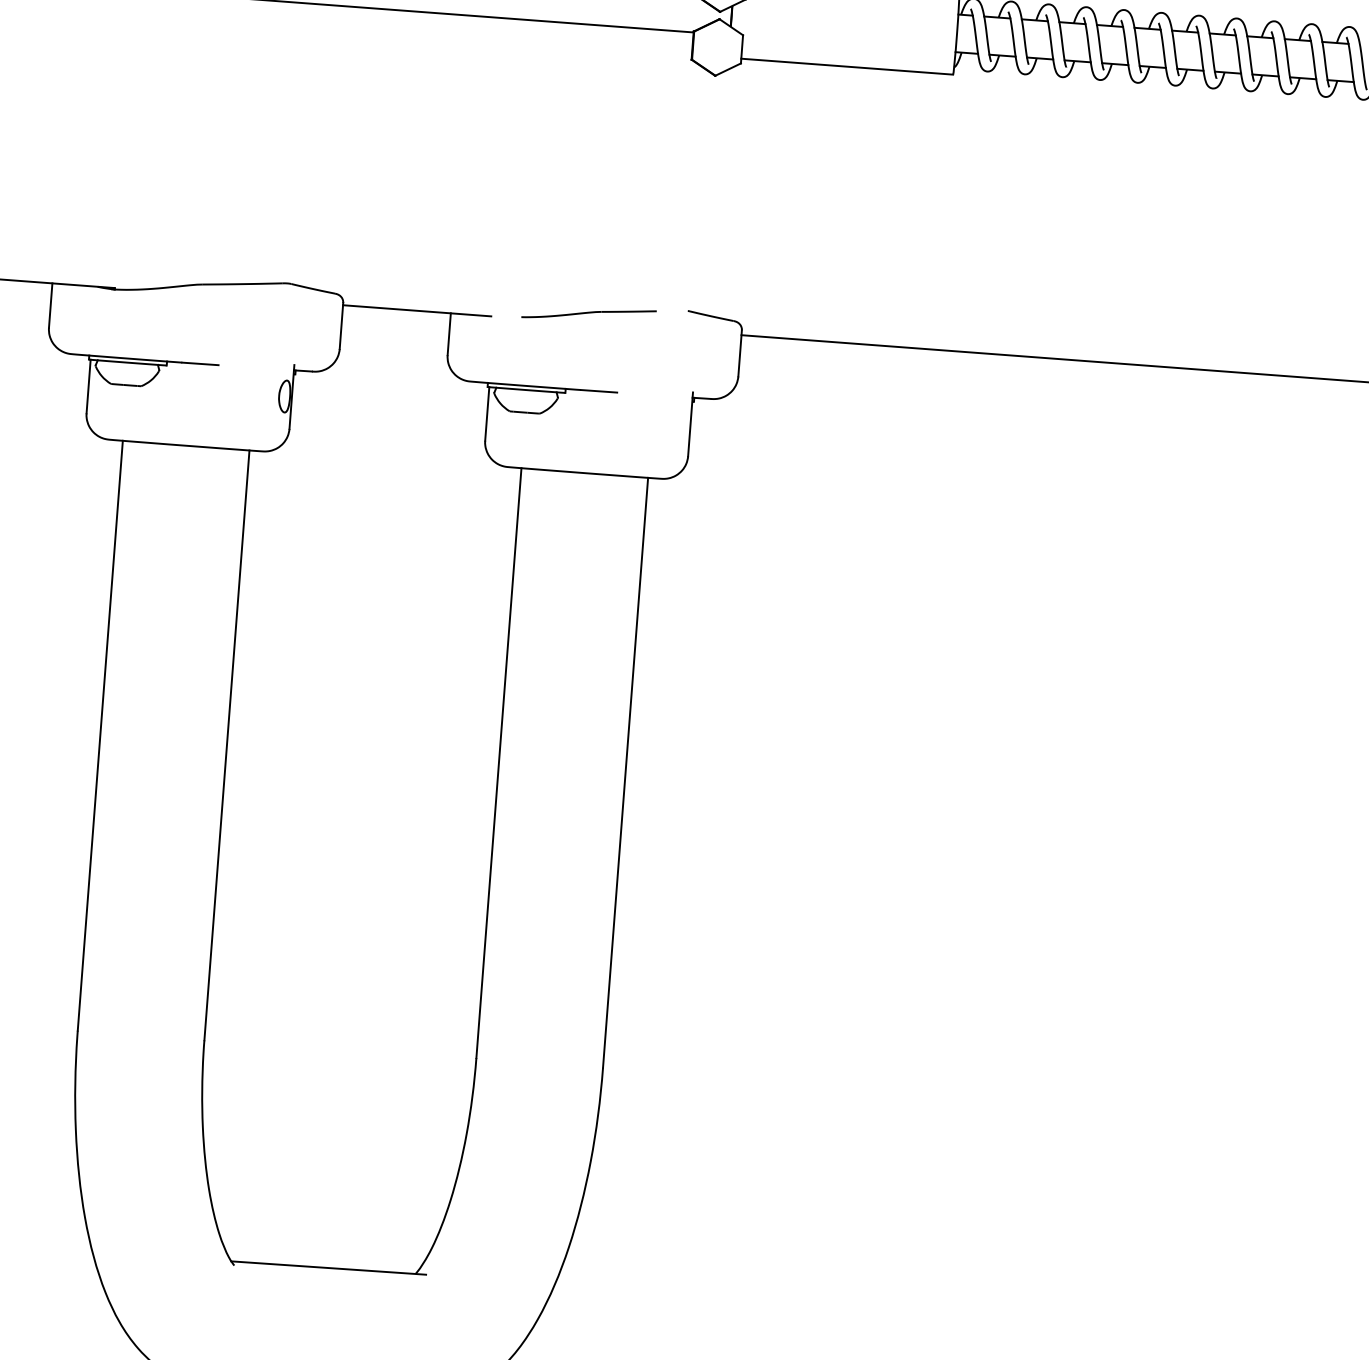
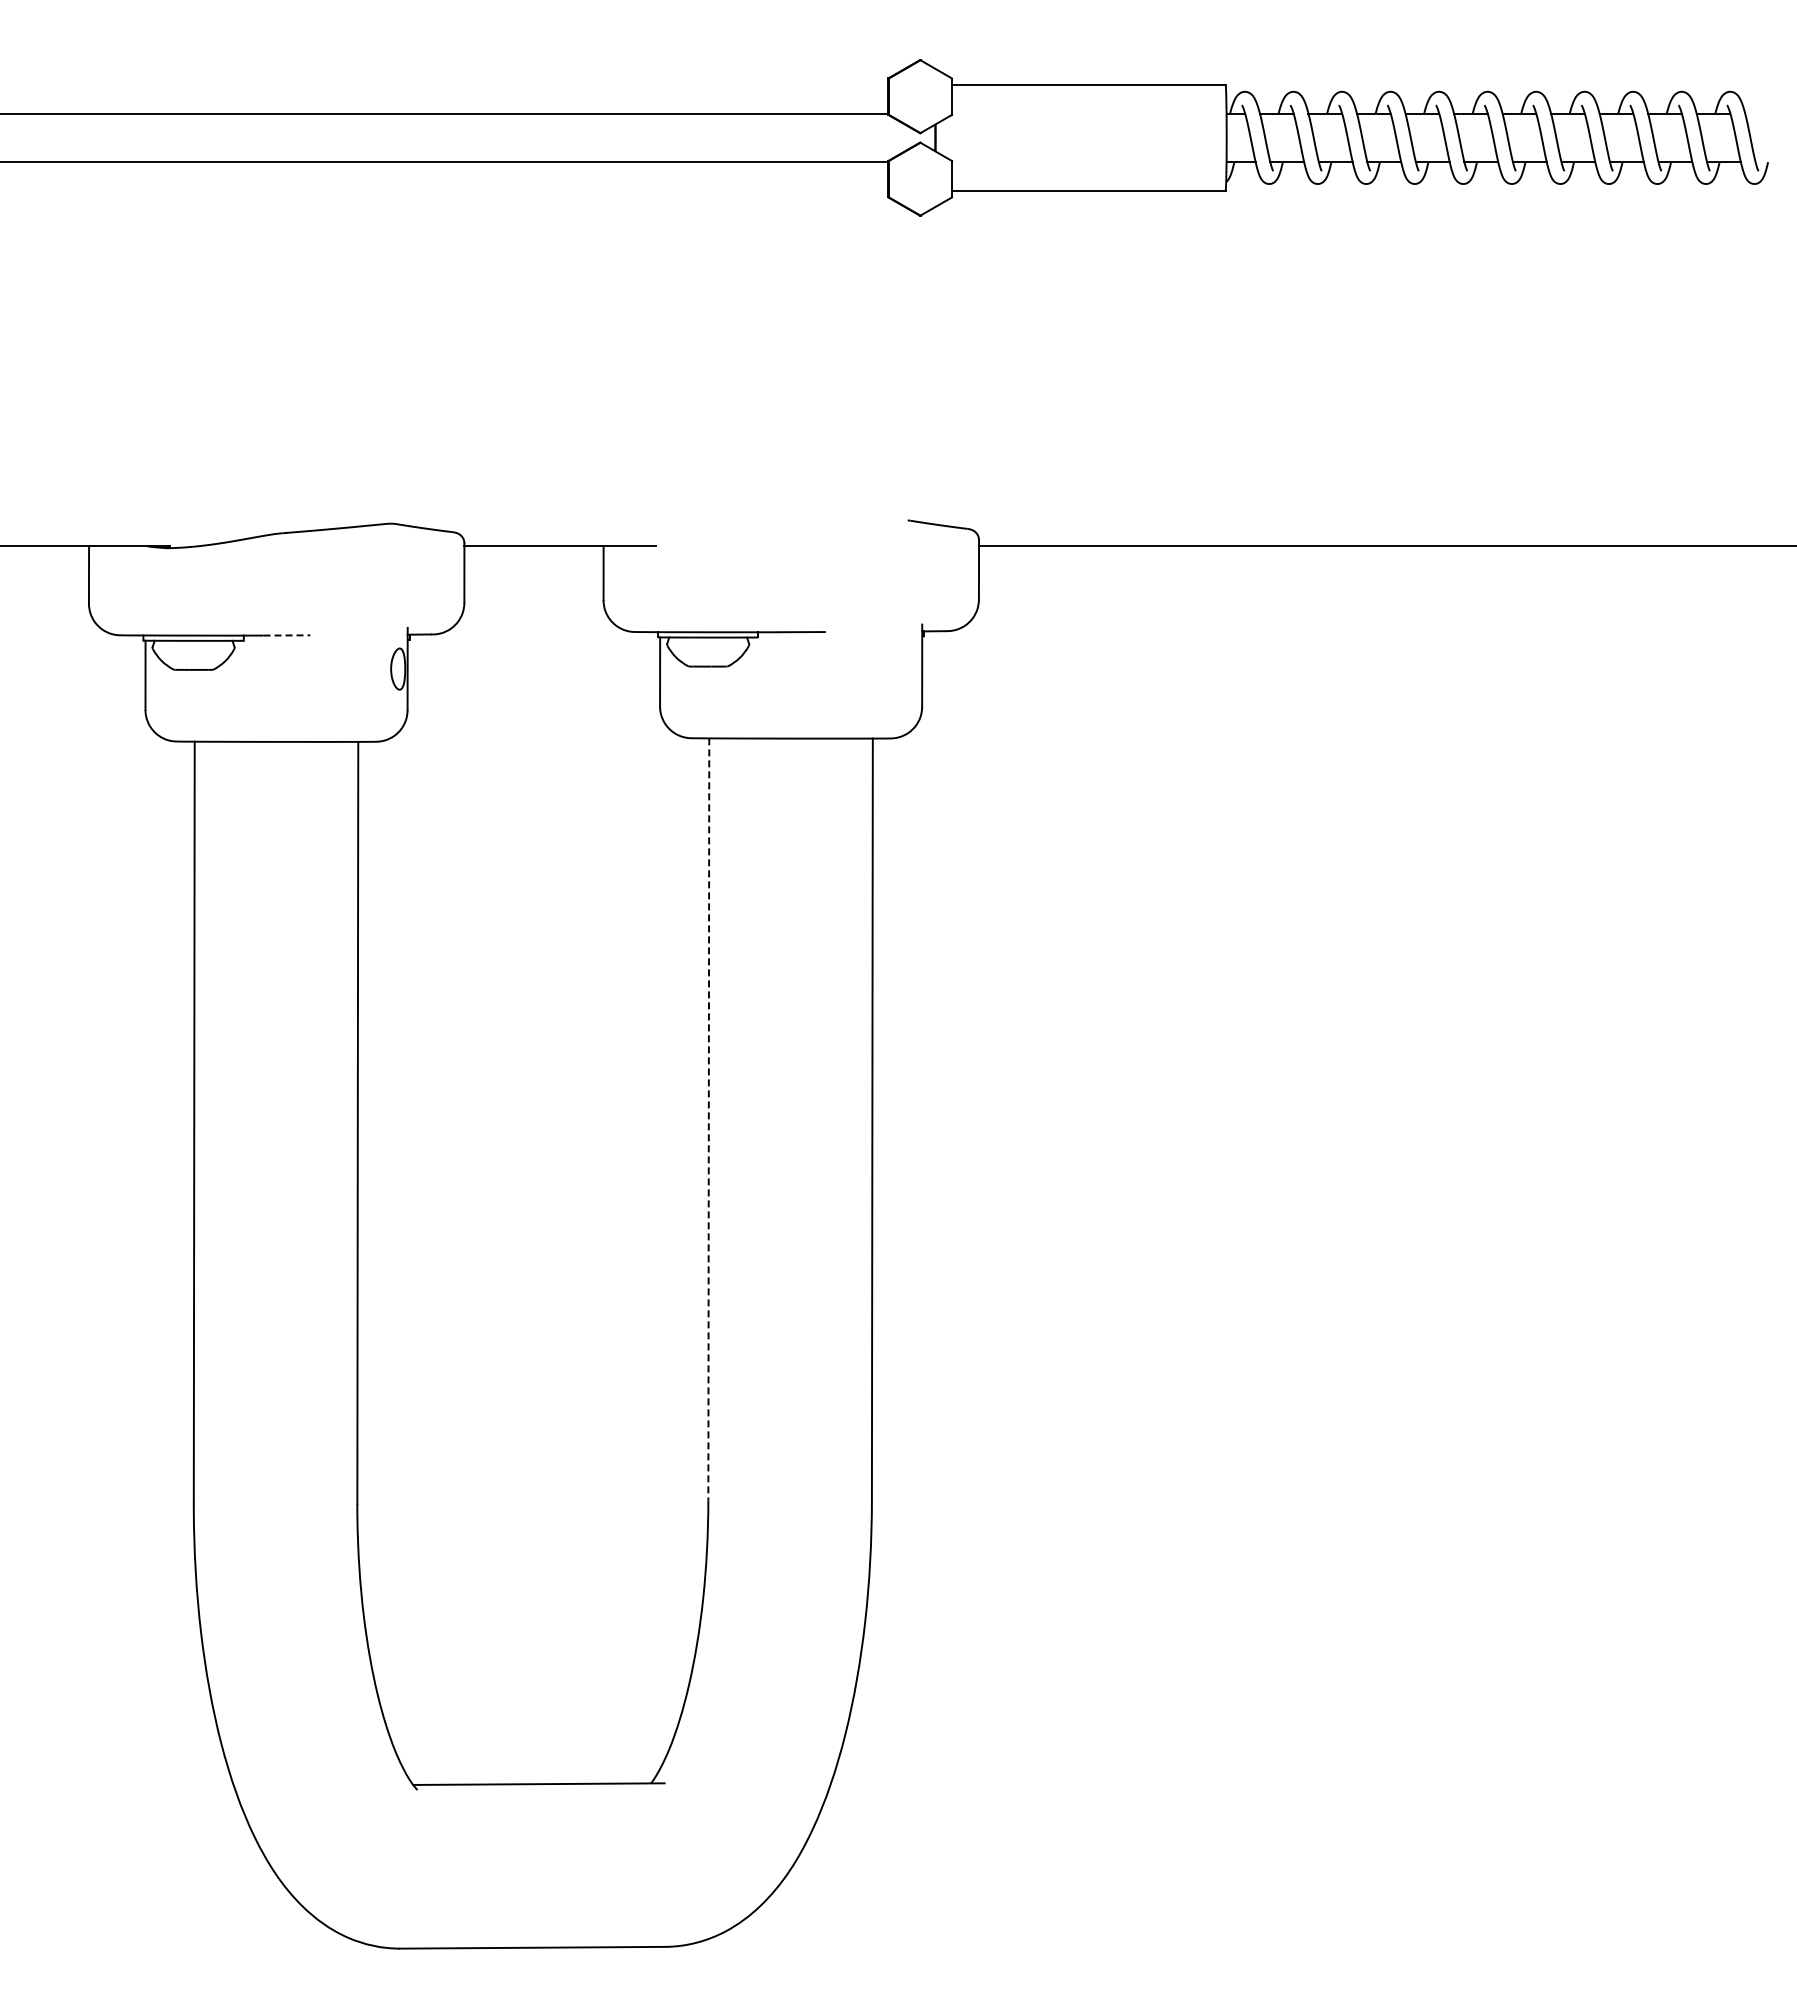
part: (588, 314) -> (780, 534), removed
line: (200, 363) -> (287, 635), solid -> dashed
line: (498, 763) -> (708, 1119), solid -> dashed

